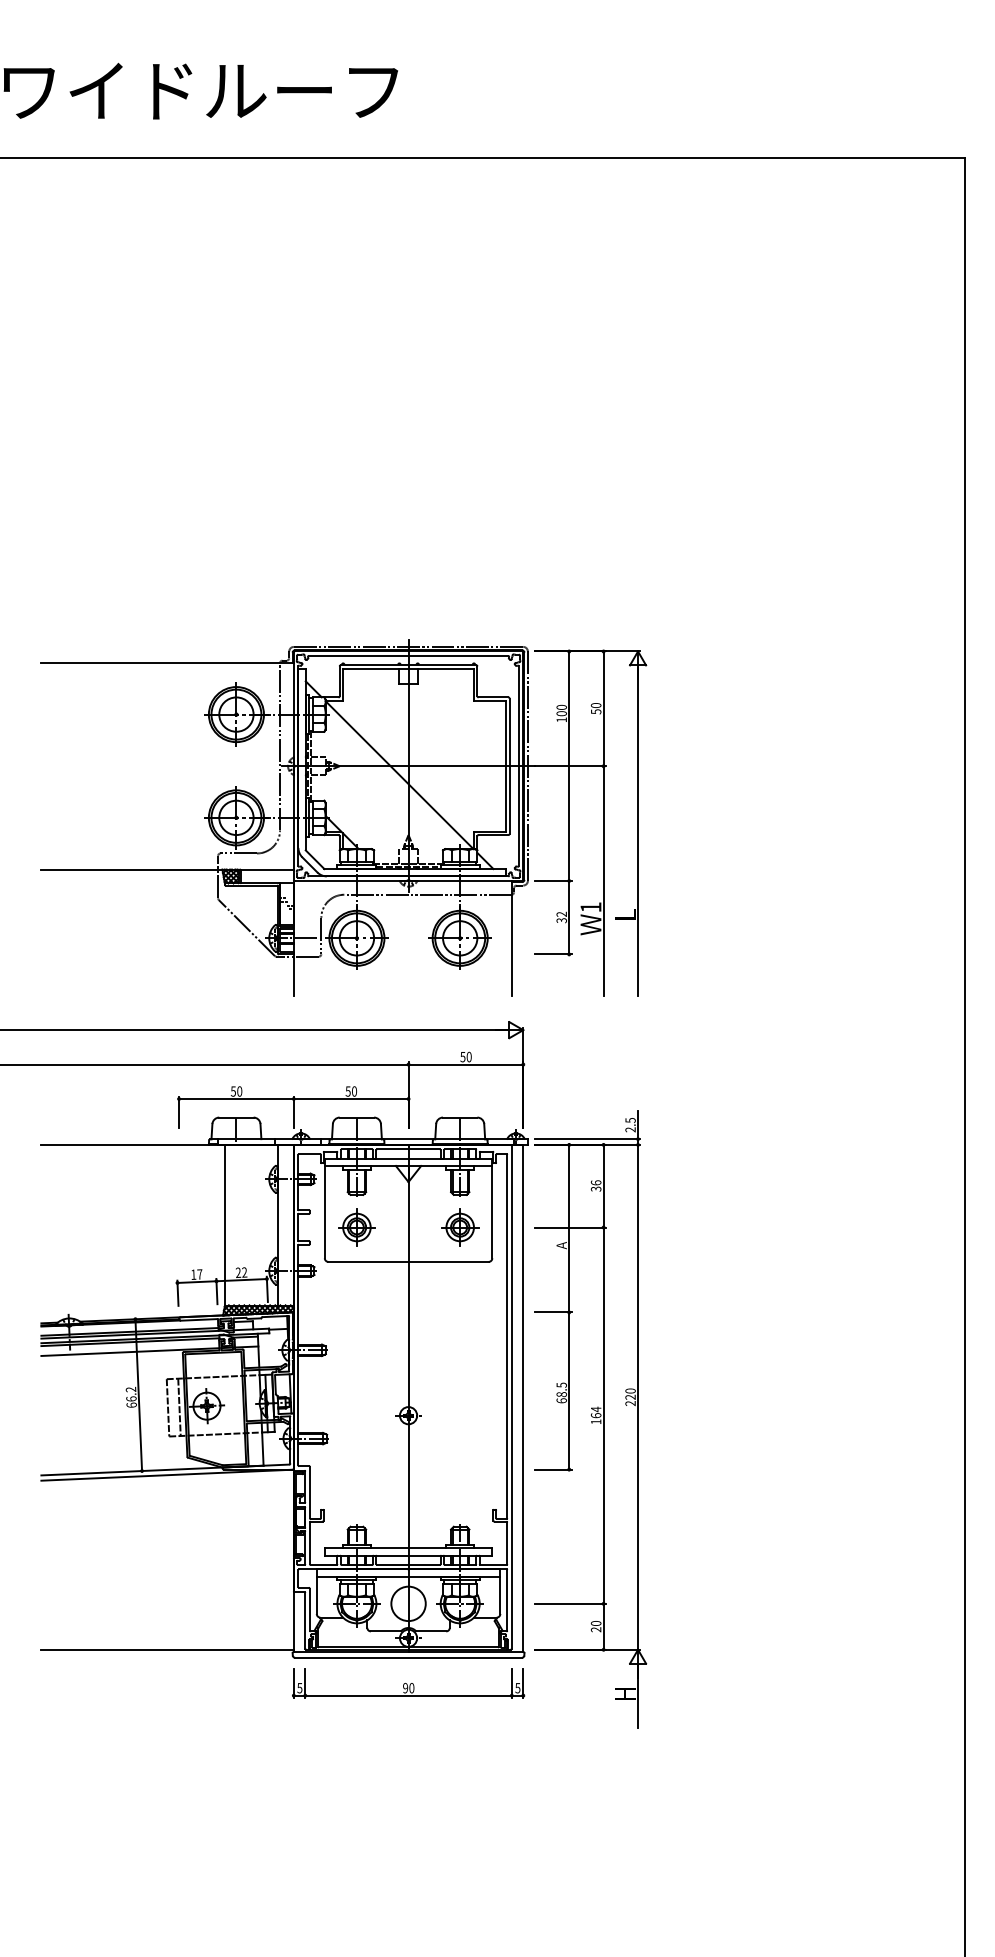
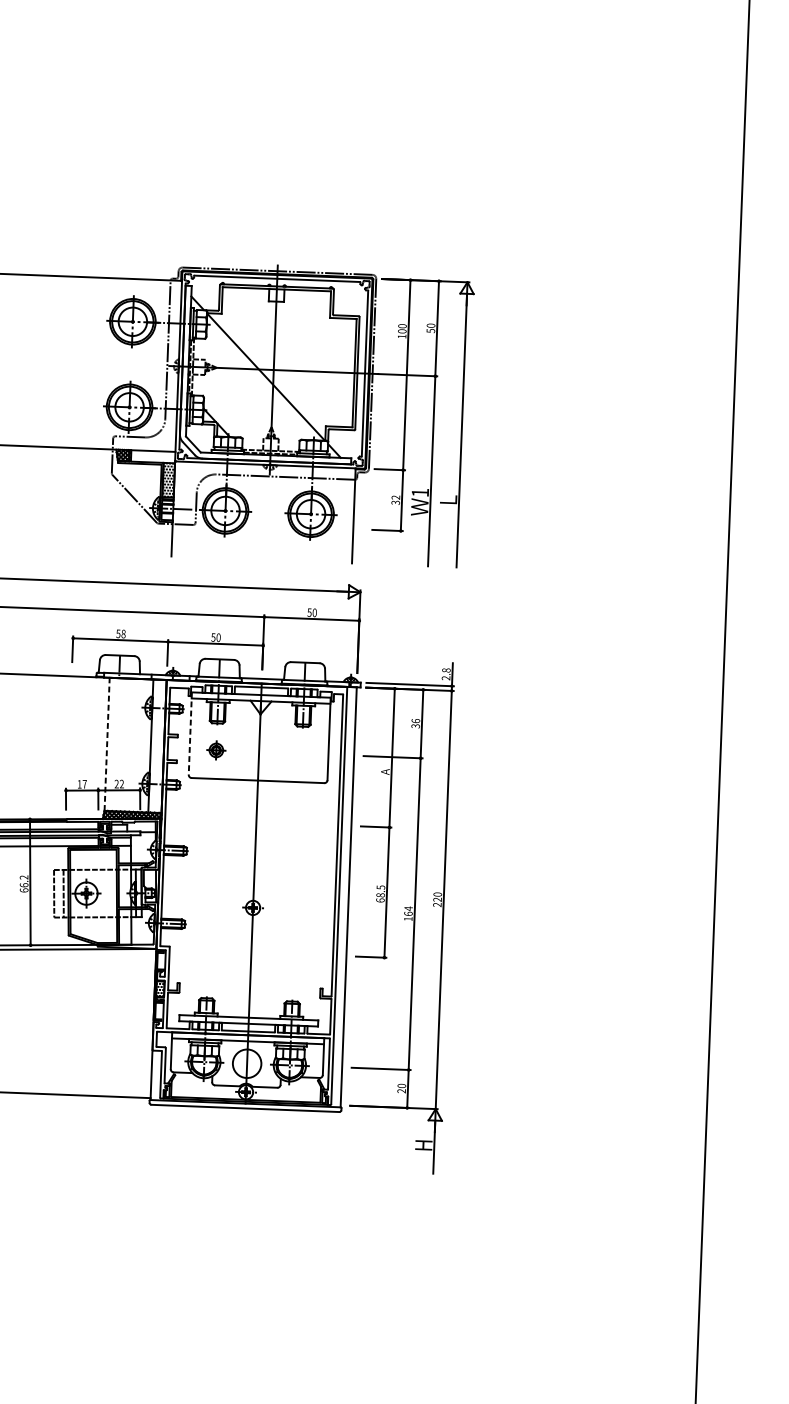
text: (239, 1091) -> (123, 634), 50 -> 58
text: (630, 1120) -> (446, 670), 2.5 -> 2.8
line: (324, 1208) -> (190, 733), solid -> dashed
line: (224, 1224) -> (106, 743), solid -> dashed
part: (356, 1227) -> (215, 750), size x0.6
part: (460, 1227) -> (302, 753), removed
part: (408, 1683) -> (244, 1129), removed

